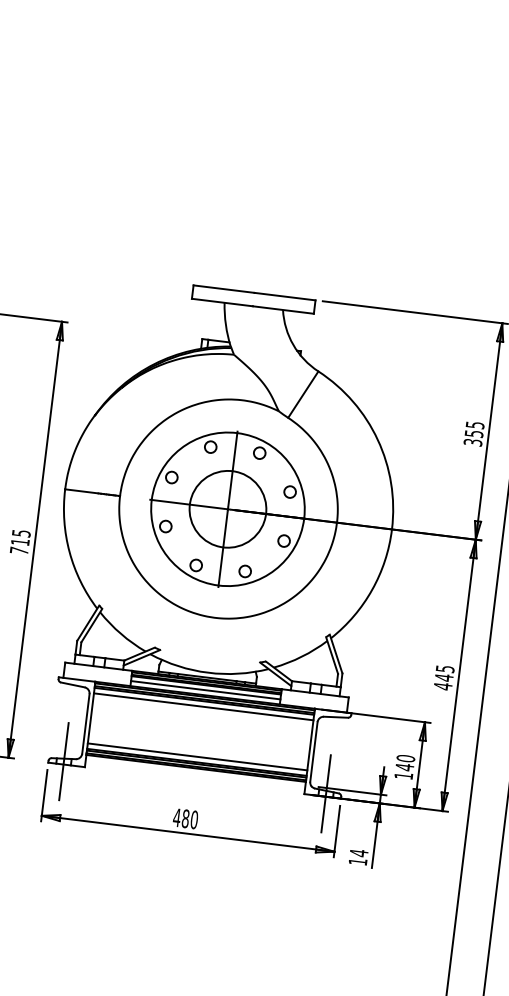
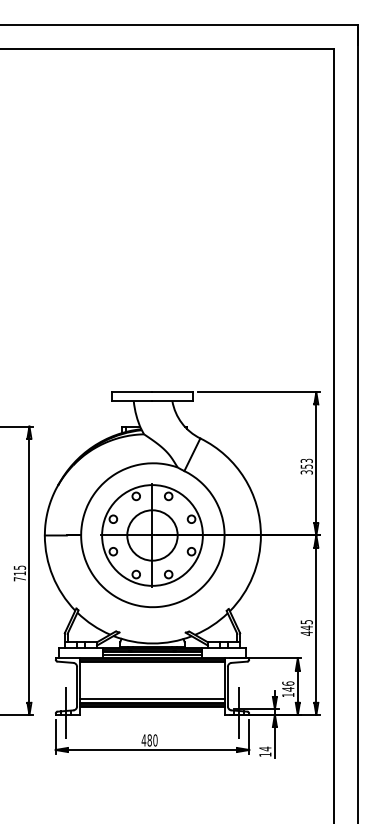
text: (473, 424) -> (305, 460), 355 -> 353
line: (203, 707) -> (152, 666), removed
text: (404, 758) -> (287, 683), 140 -> 146

